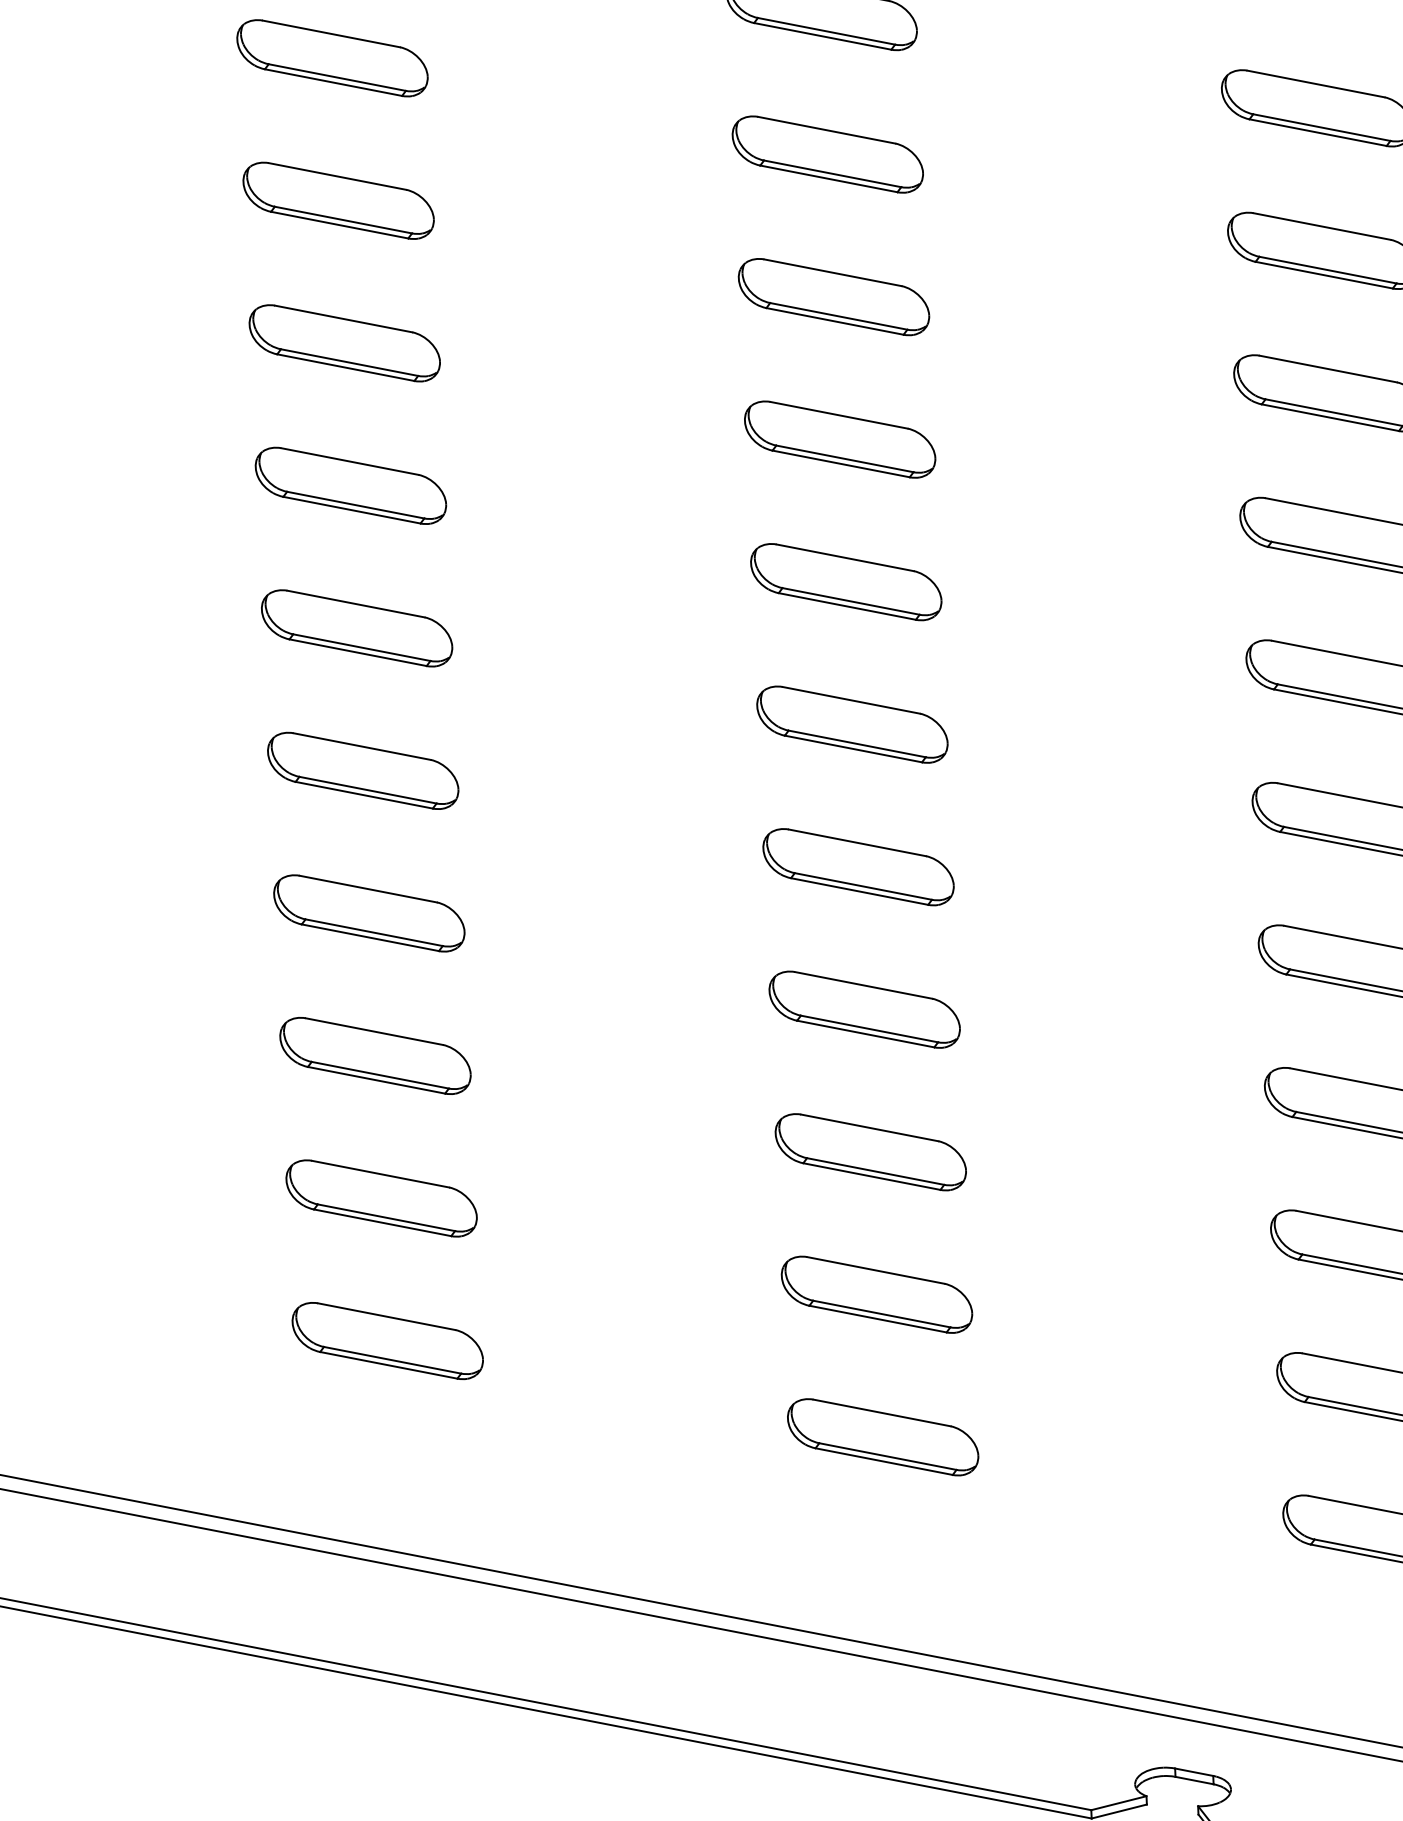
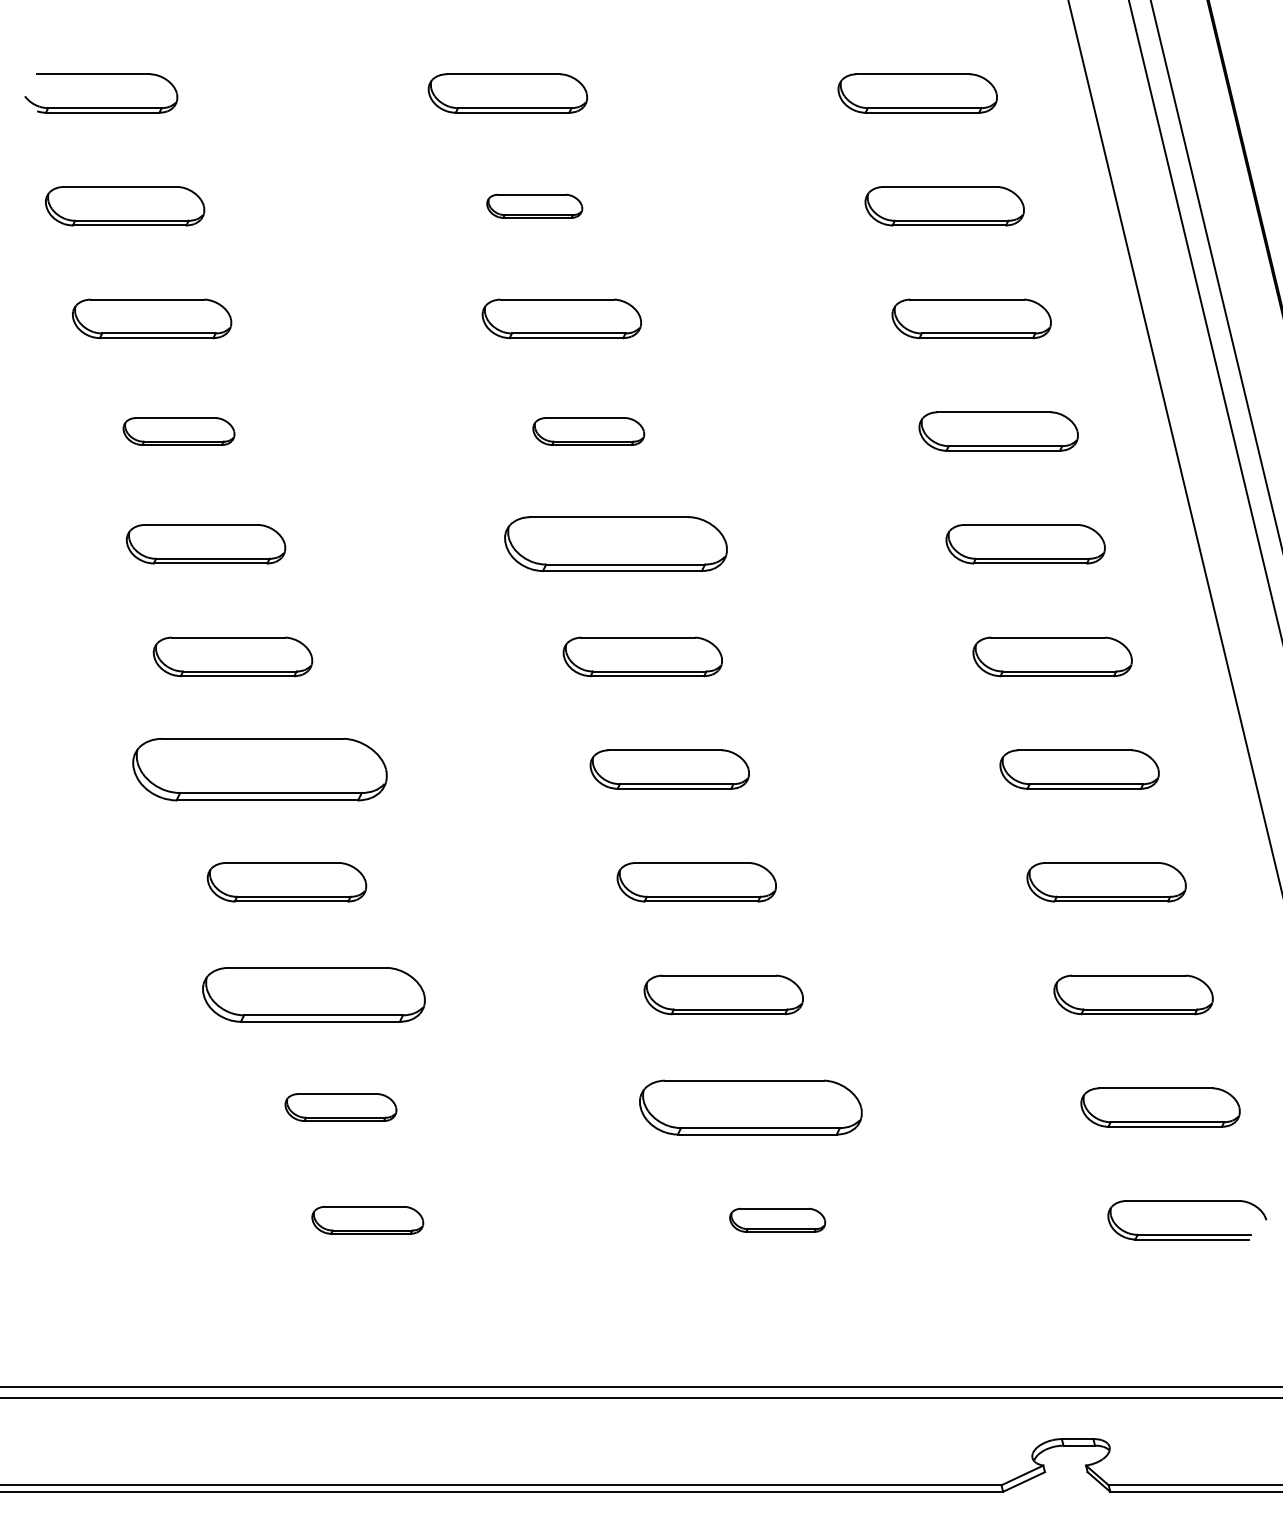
part: (827, 154) -> (534, 206), size x0.6
part: (344, 343) -> (178, 431), size x0.7
part: (839, 439) -> (588, 431), size x0.7
part: (845, 582) -> (615, 544), size x1.4
part: (362, 770) -> (259, 769), size x1.6
part: (375, 1055) -> (313, 994), size x1.4
part: (381, 1198) -> (340, 1107), size x0.7
part: (876, 1294) -> (750, 1107), size x1.4
part: (387, 1341) -> (367, 1220), size x0.7
part: (882, 1437) -> (777, 1220), size x0.6

